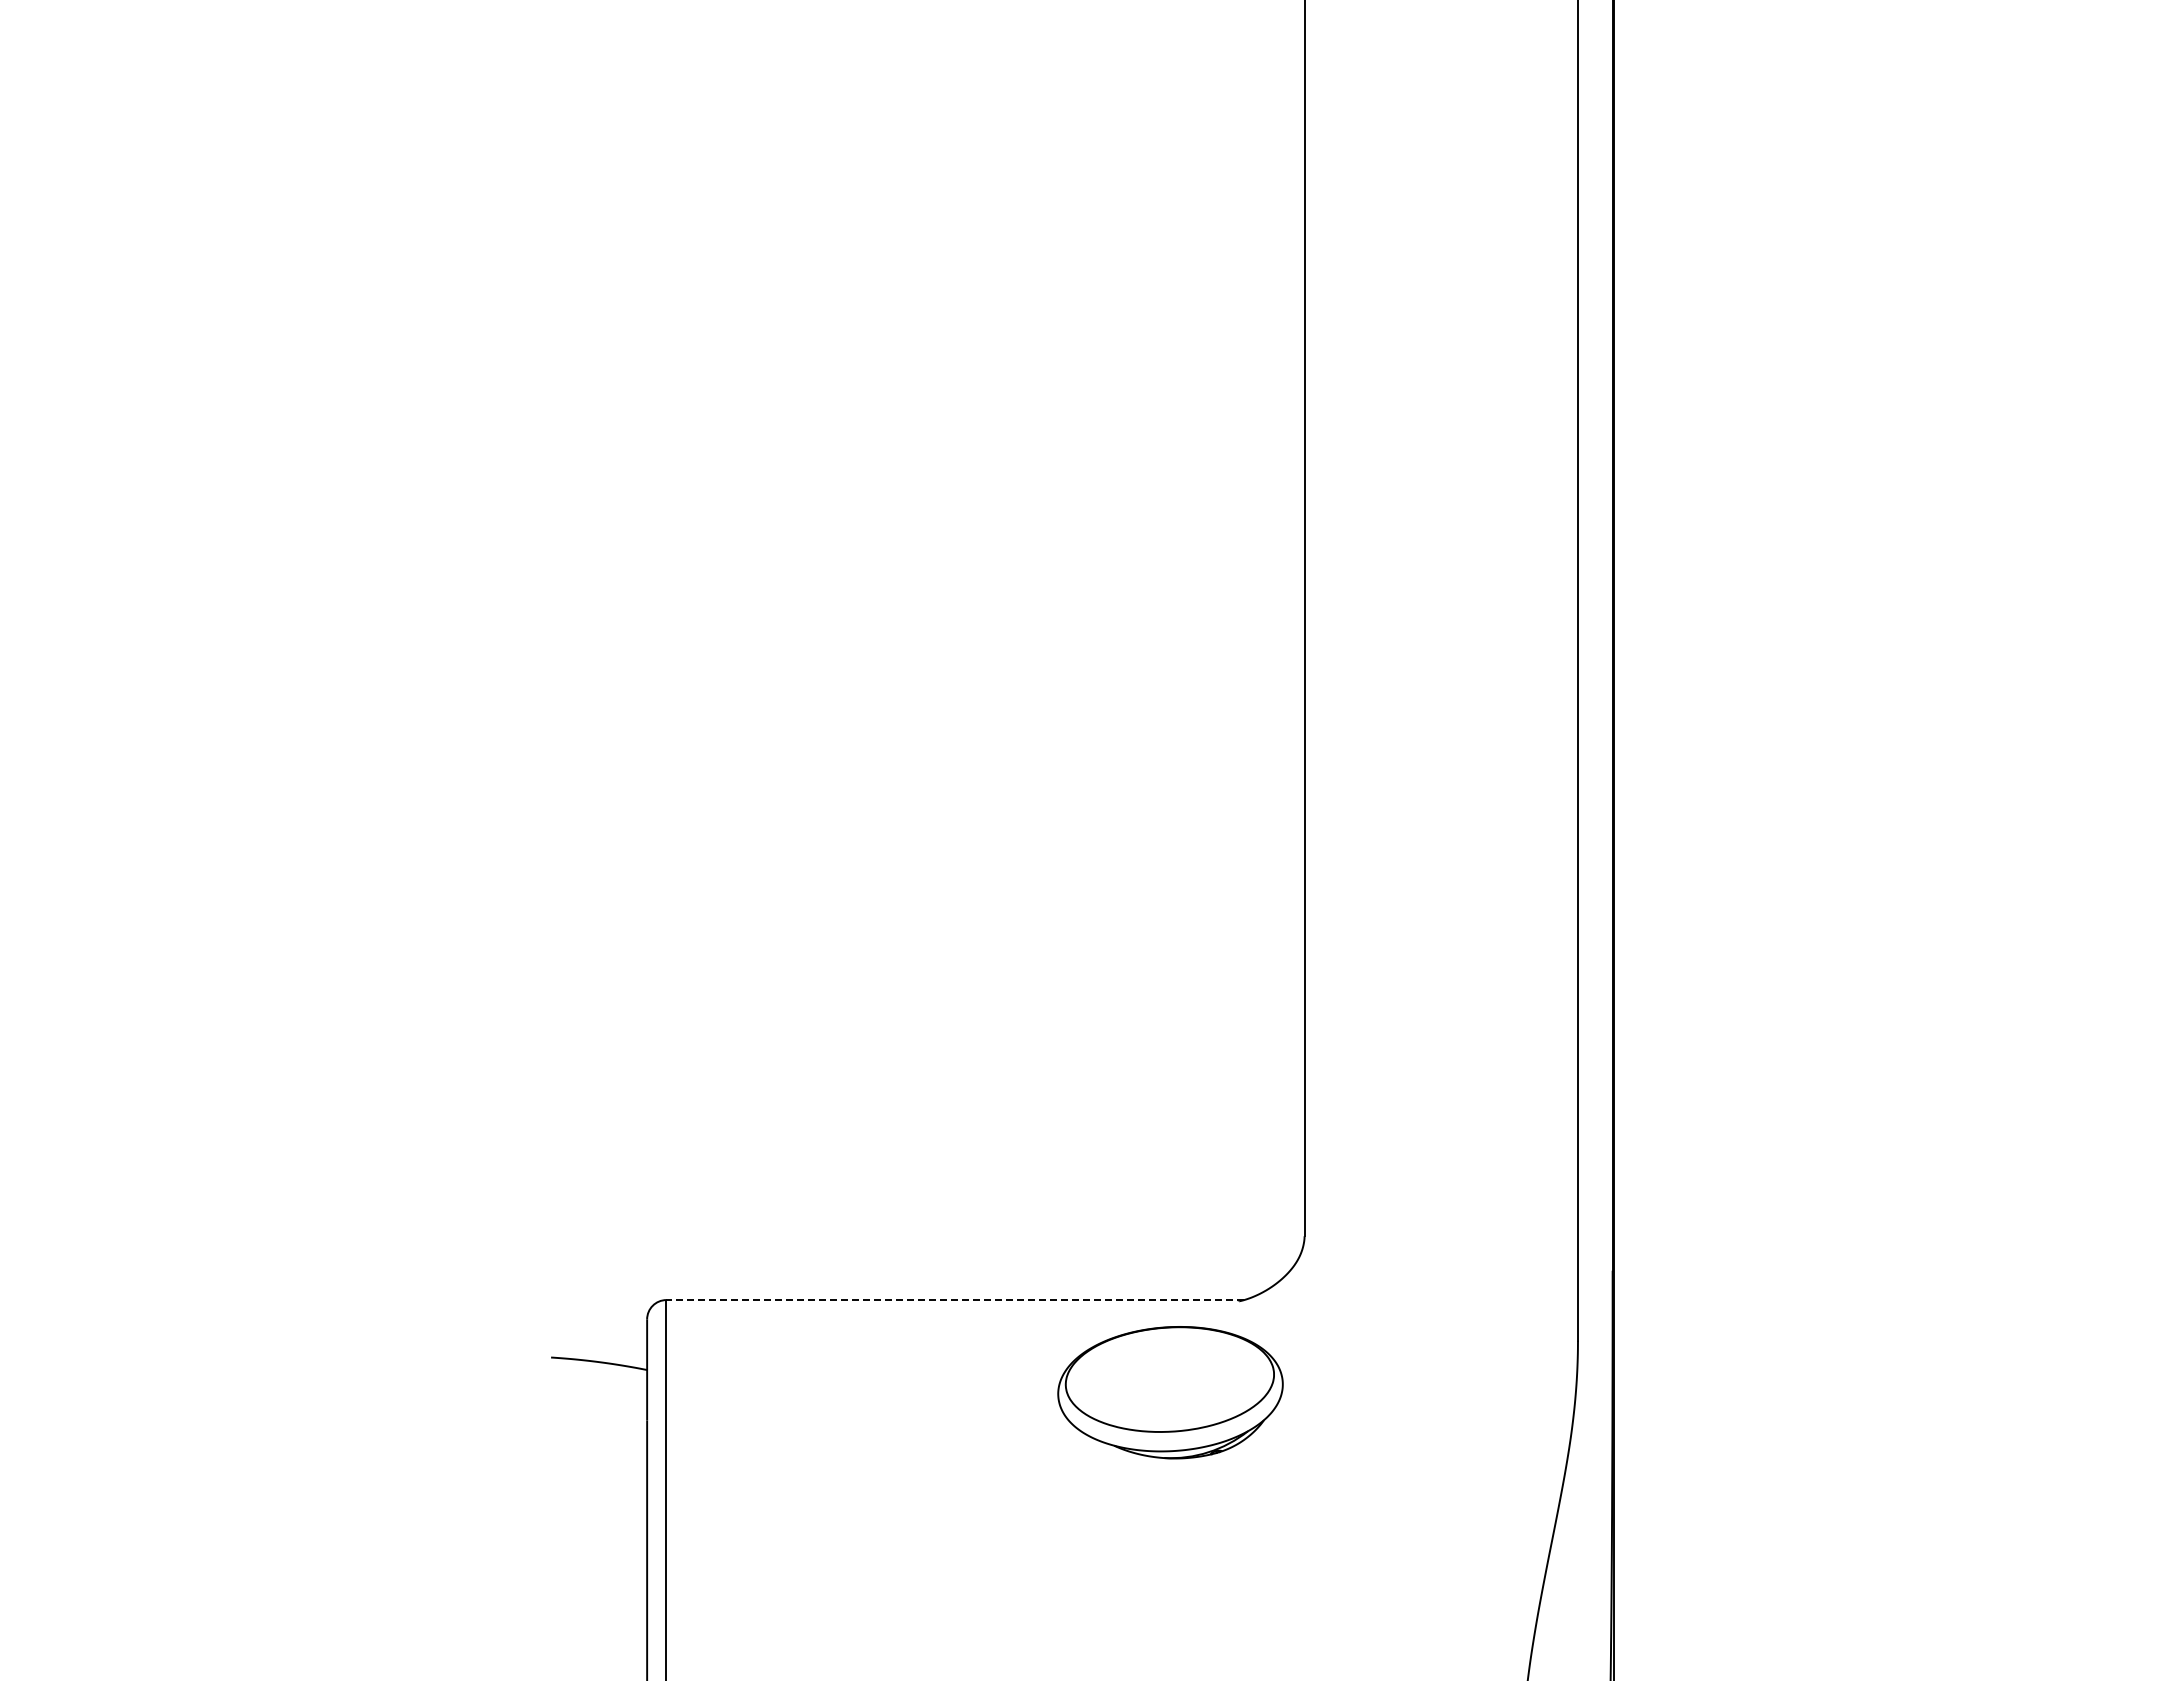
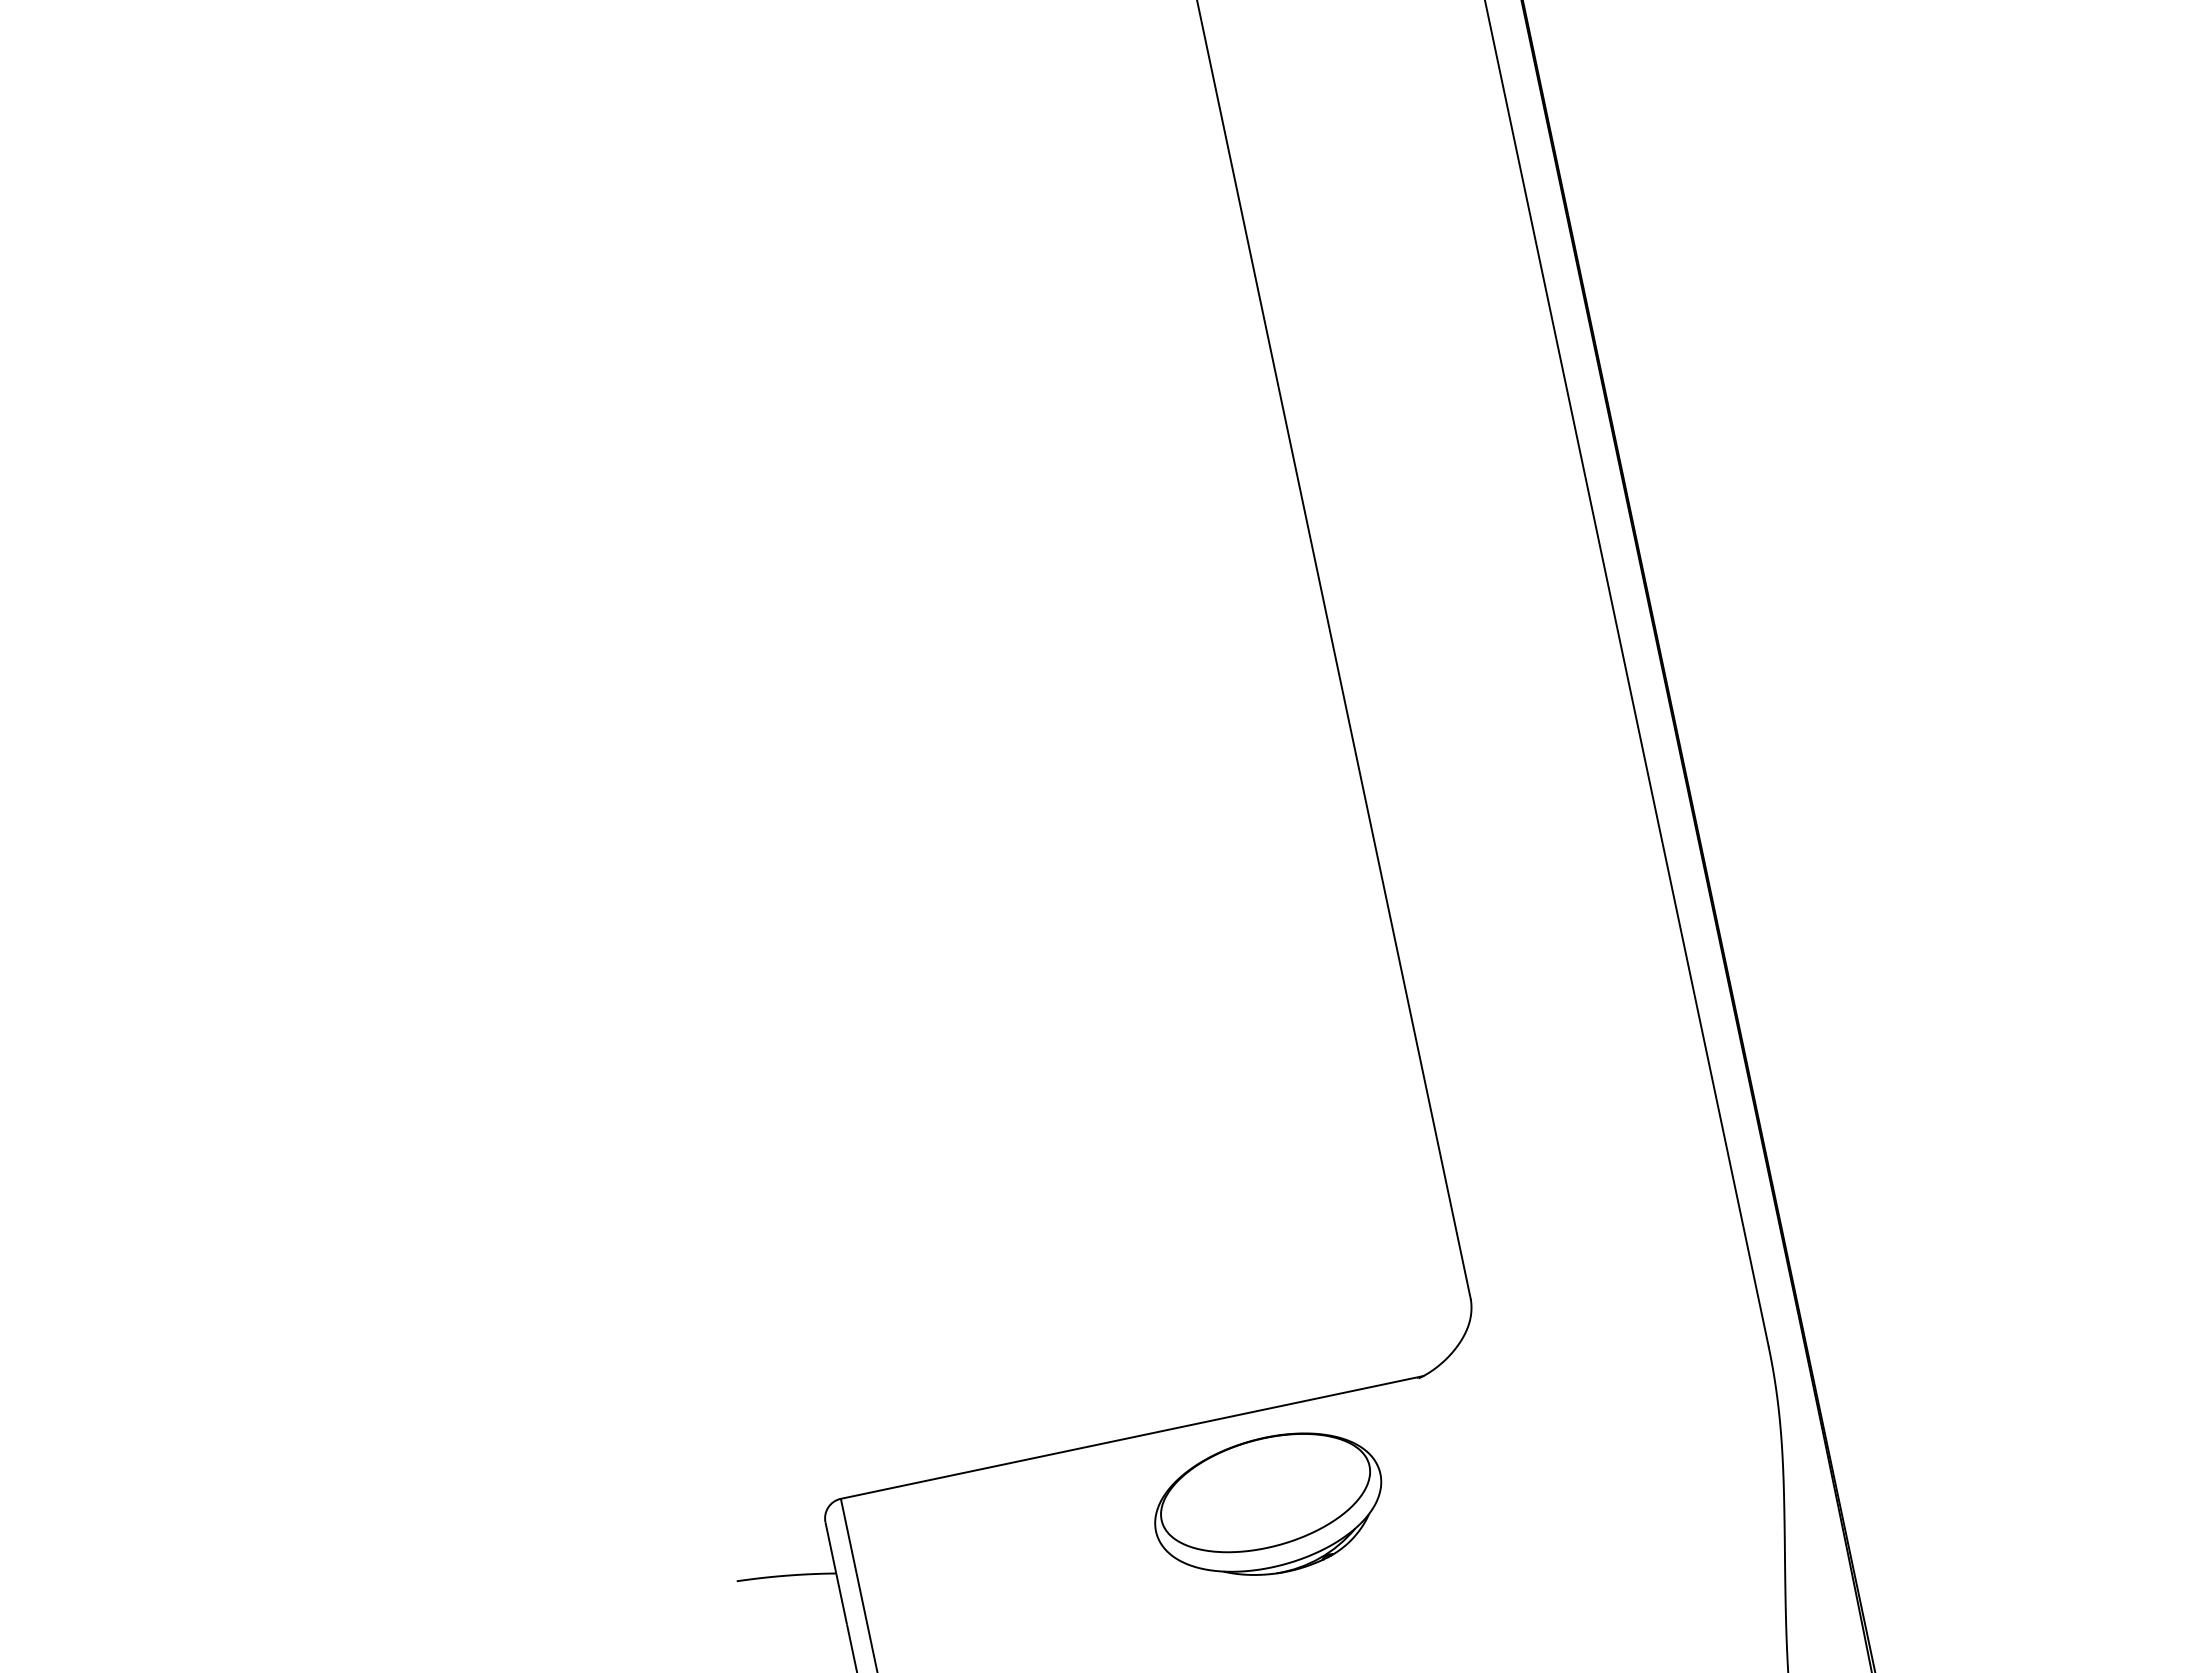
line: (955, 1300) -> (1132, 1437), dashed -> solid
part: (1170, 1392) -> (1268, 1505), moved

